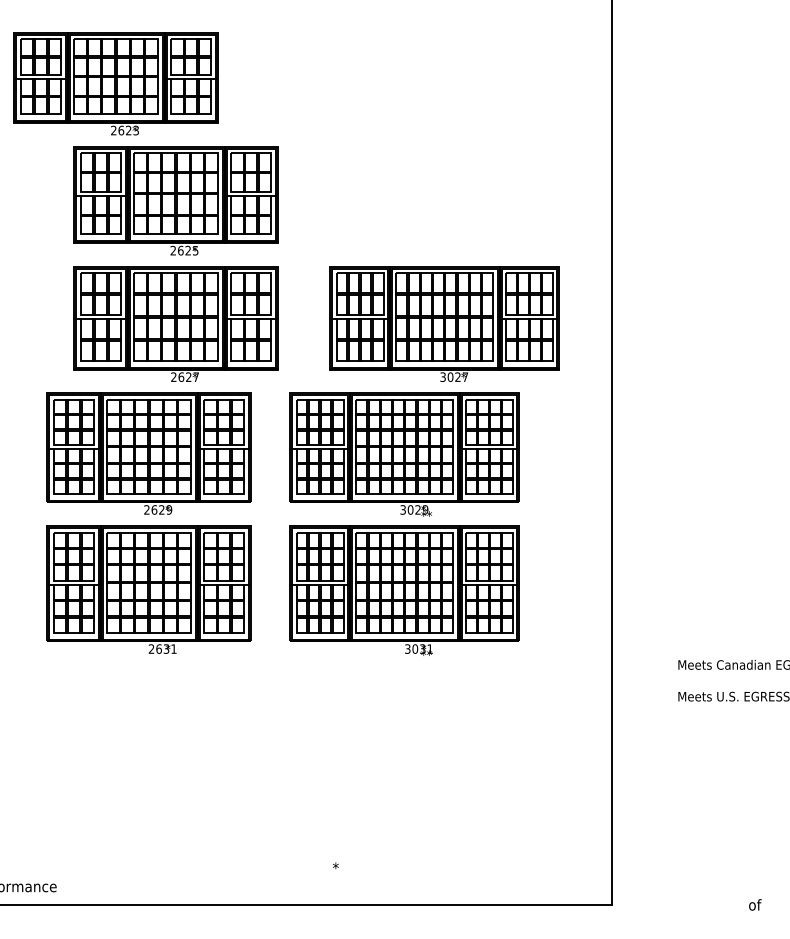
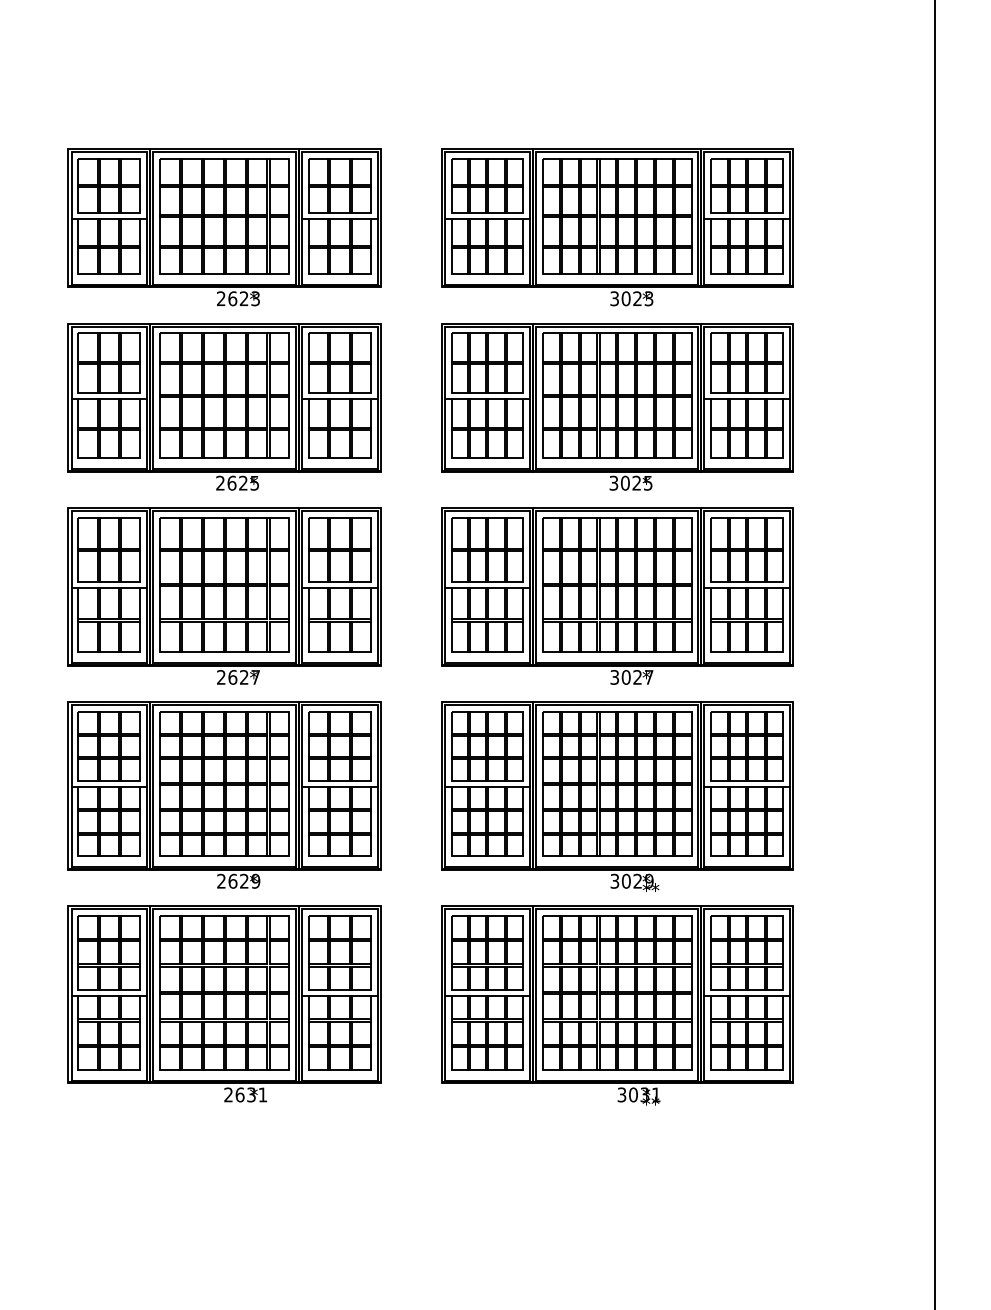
part: (115, 83) -> (223, 226), moved
part: (404, 83) -> (616, 226), added
part: (175, 200) -> (223, 406), moved
part: (404, 200) -> (616, 406), added
part: (175, 323) -> (223, 595), moved
part: (444, 323) -> (616, 595), moved

